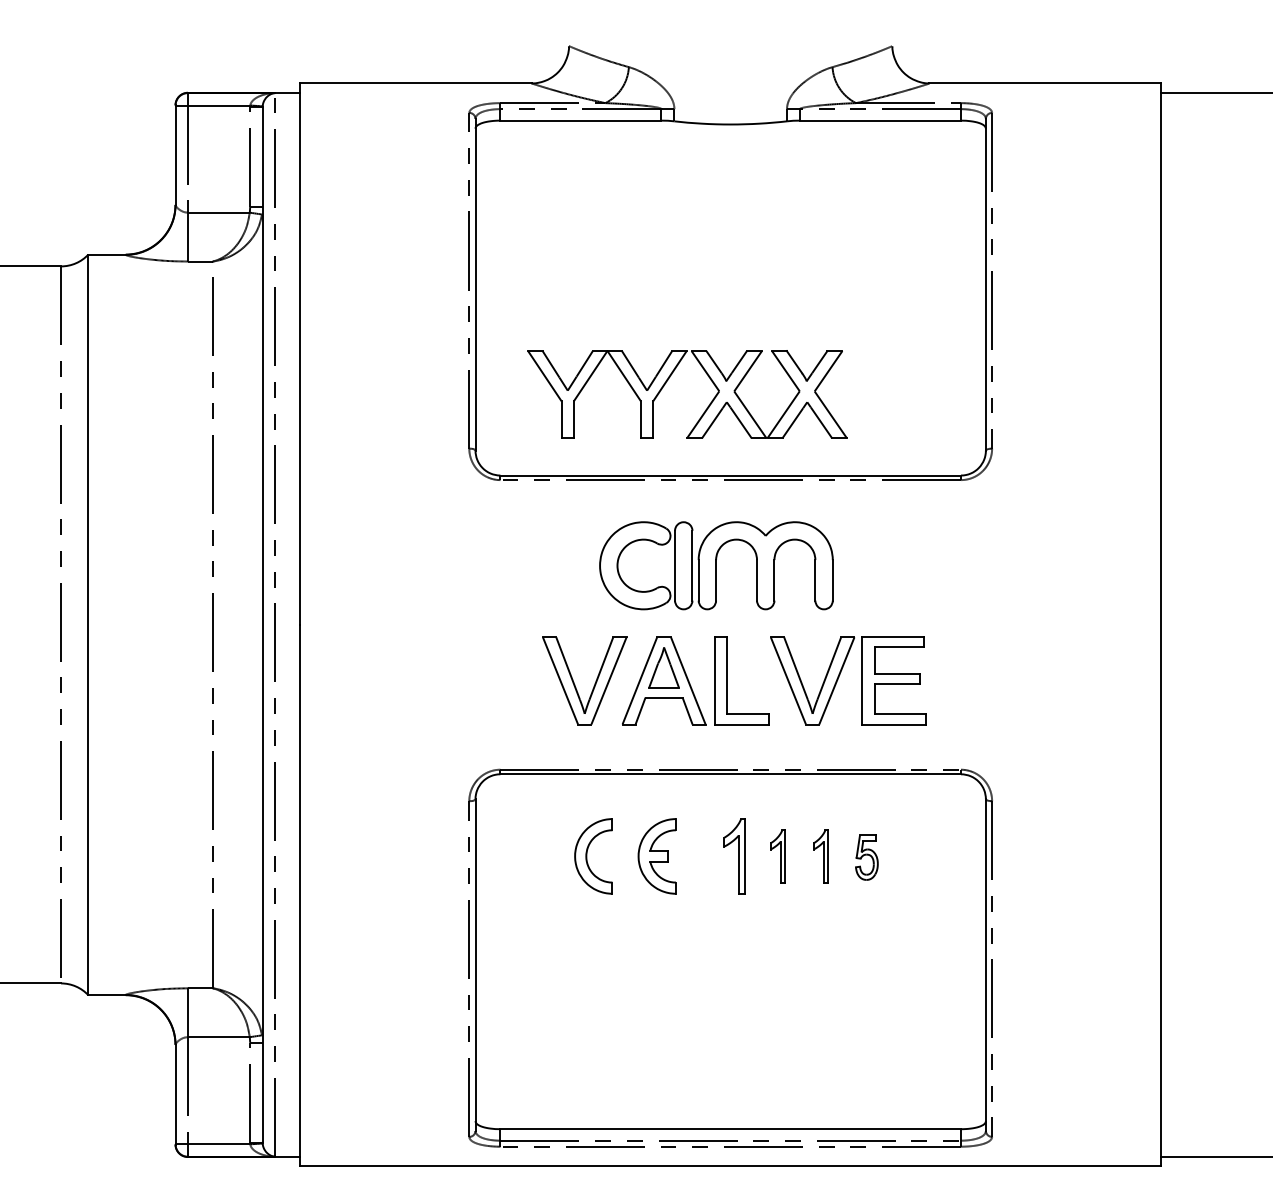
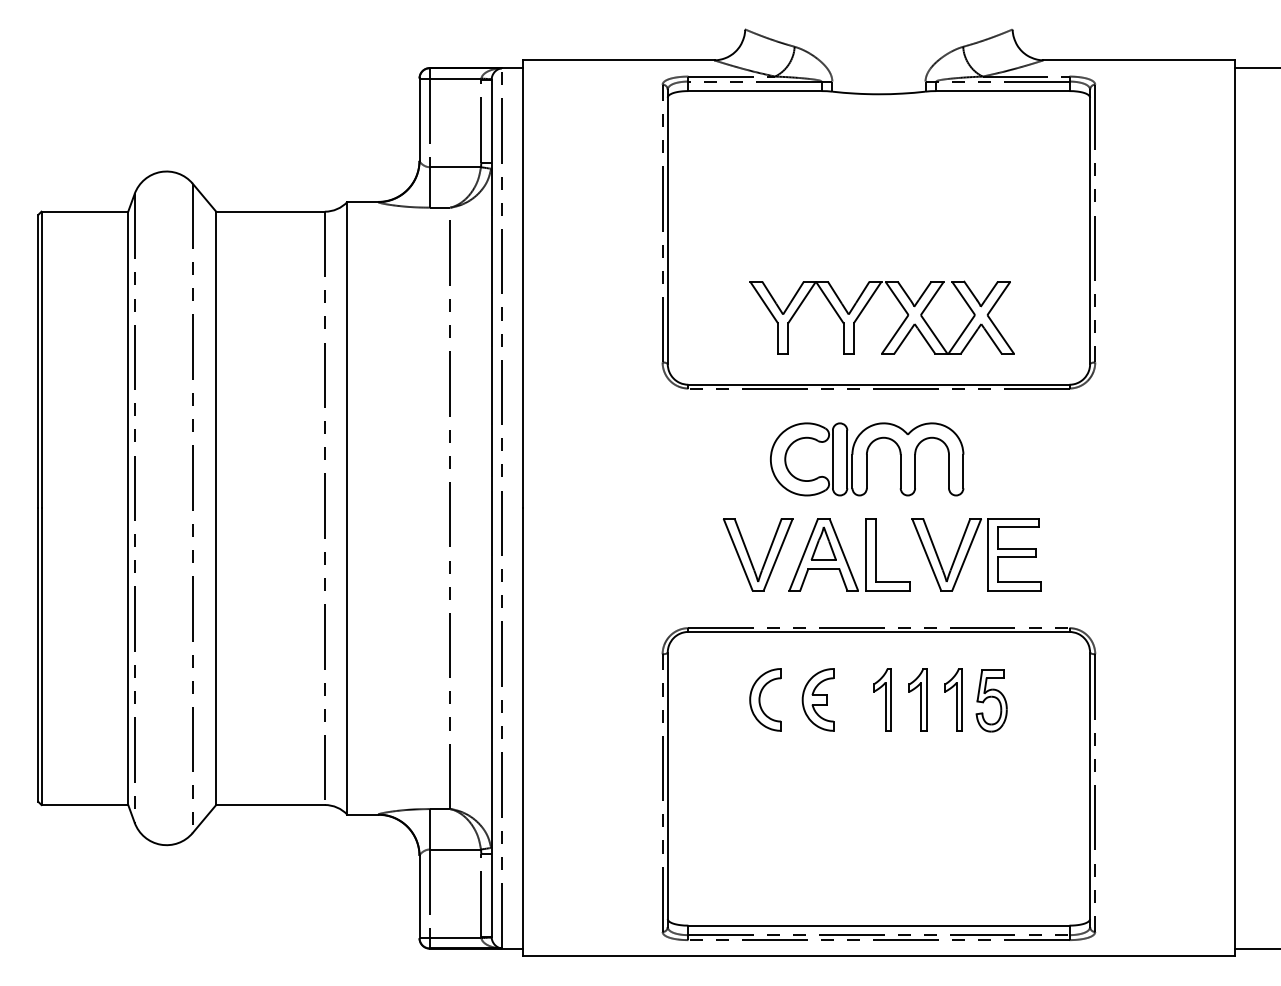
part: (668, 380) -> (866, 306), moved
part: (777, 855) -> (917, 699), size x1.43
part: (820, 855) -> (953, 699), size x1.43
part: (866, 857) -> (991, 700), size x1.67

